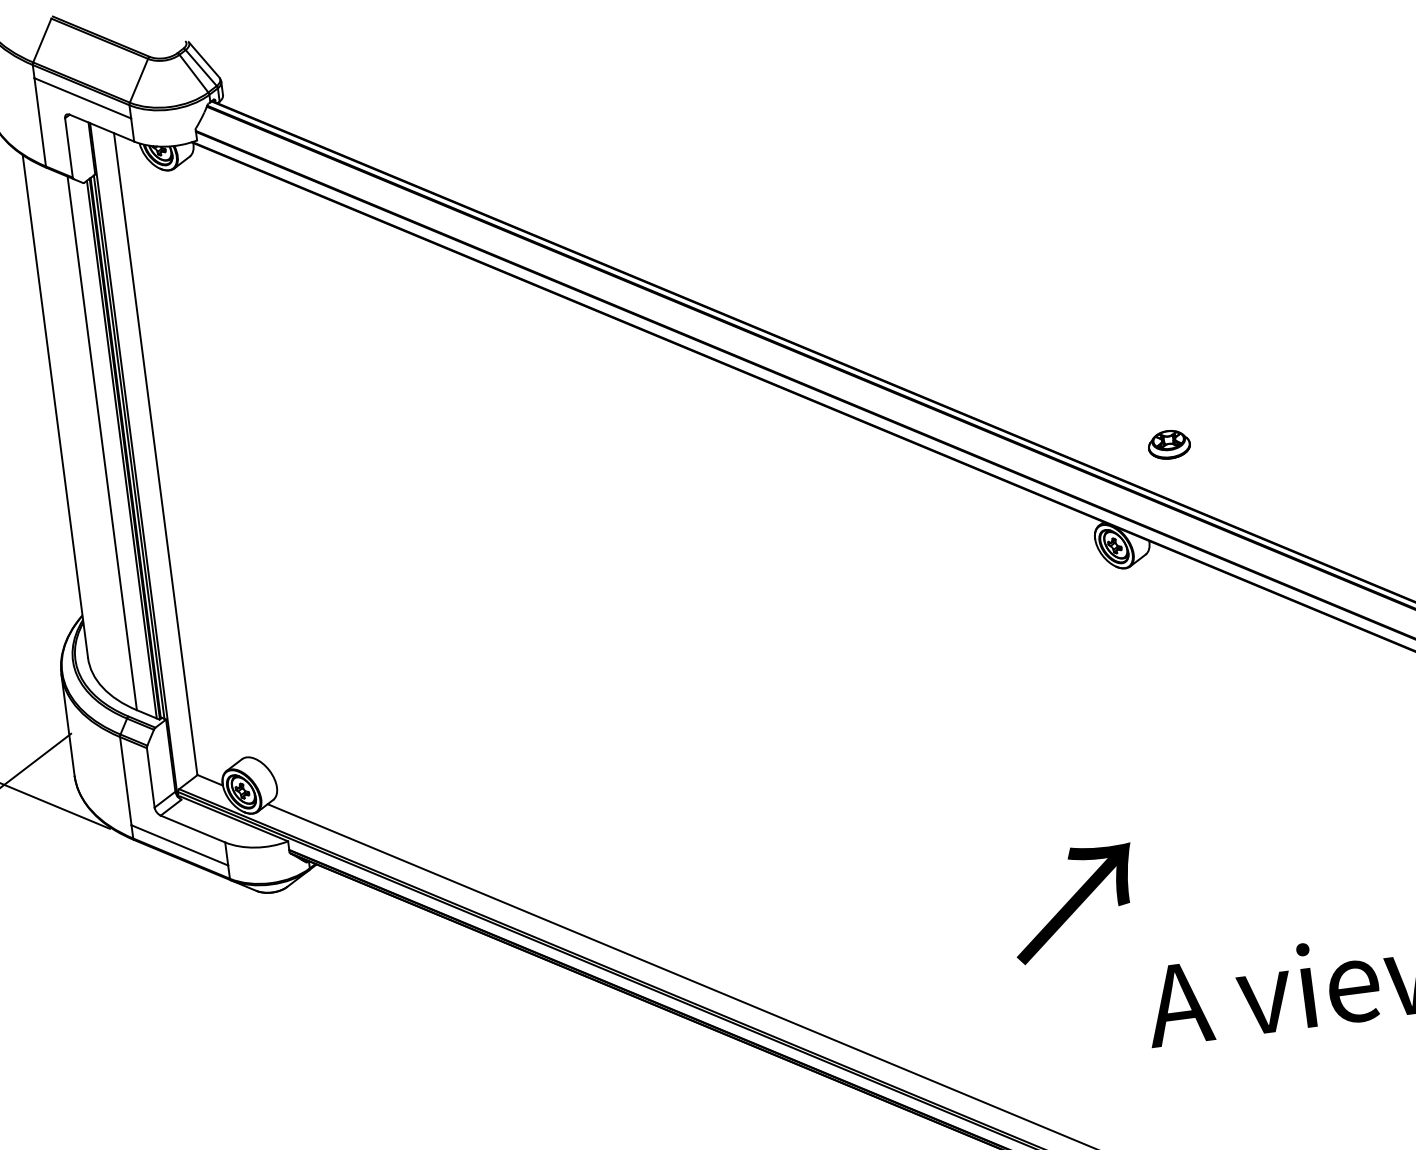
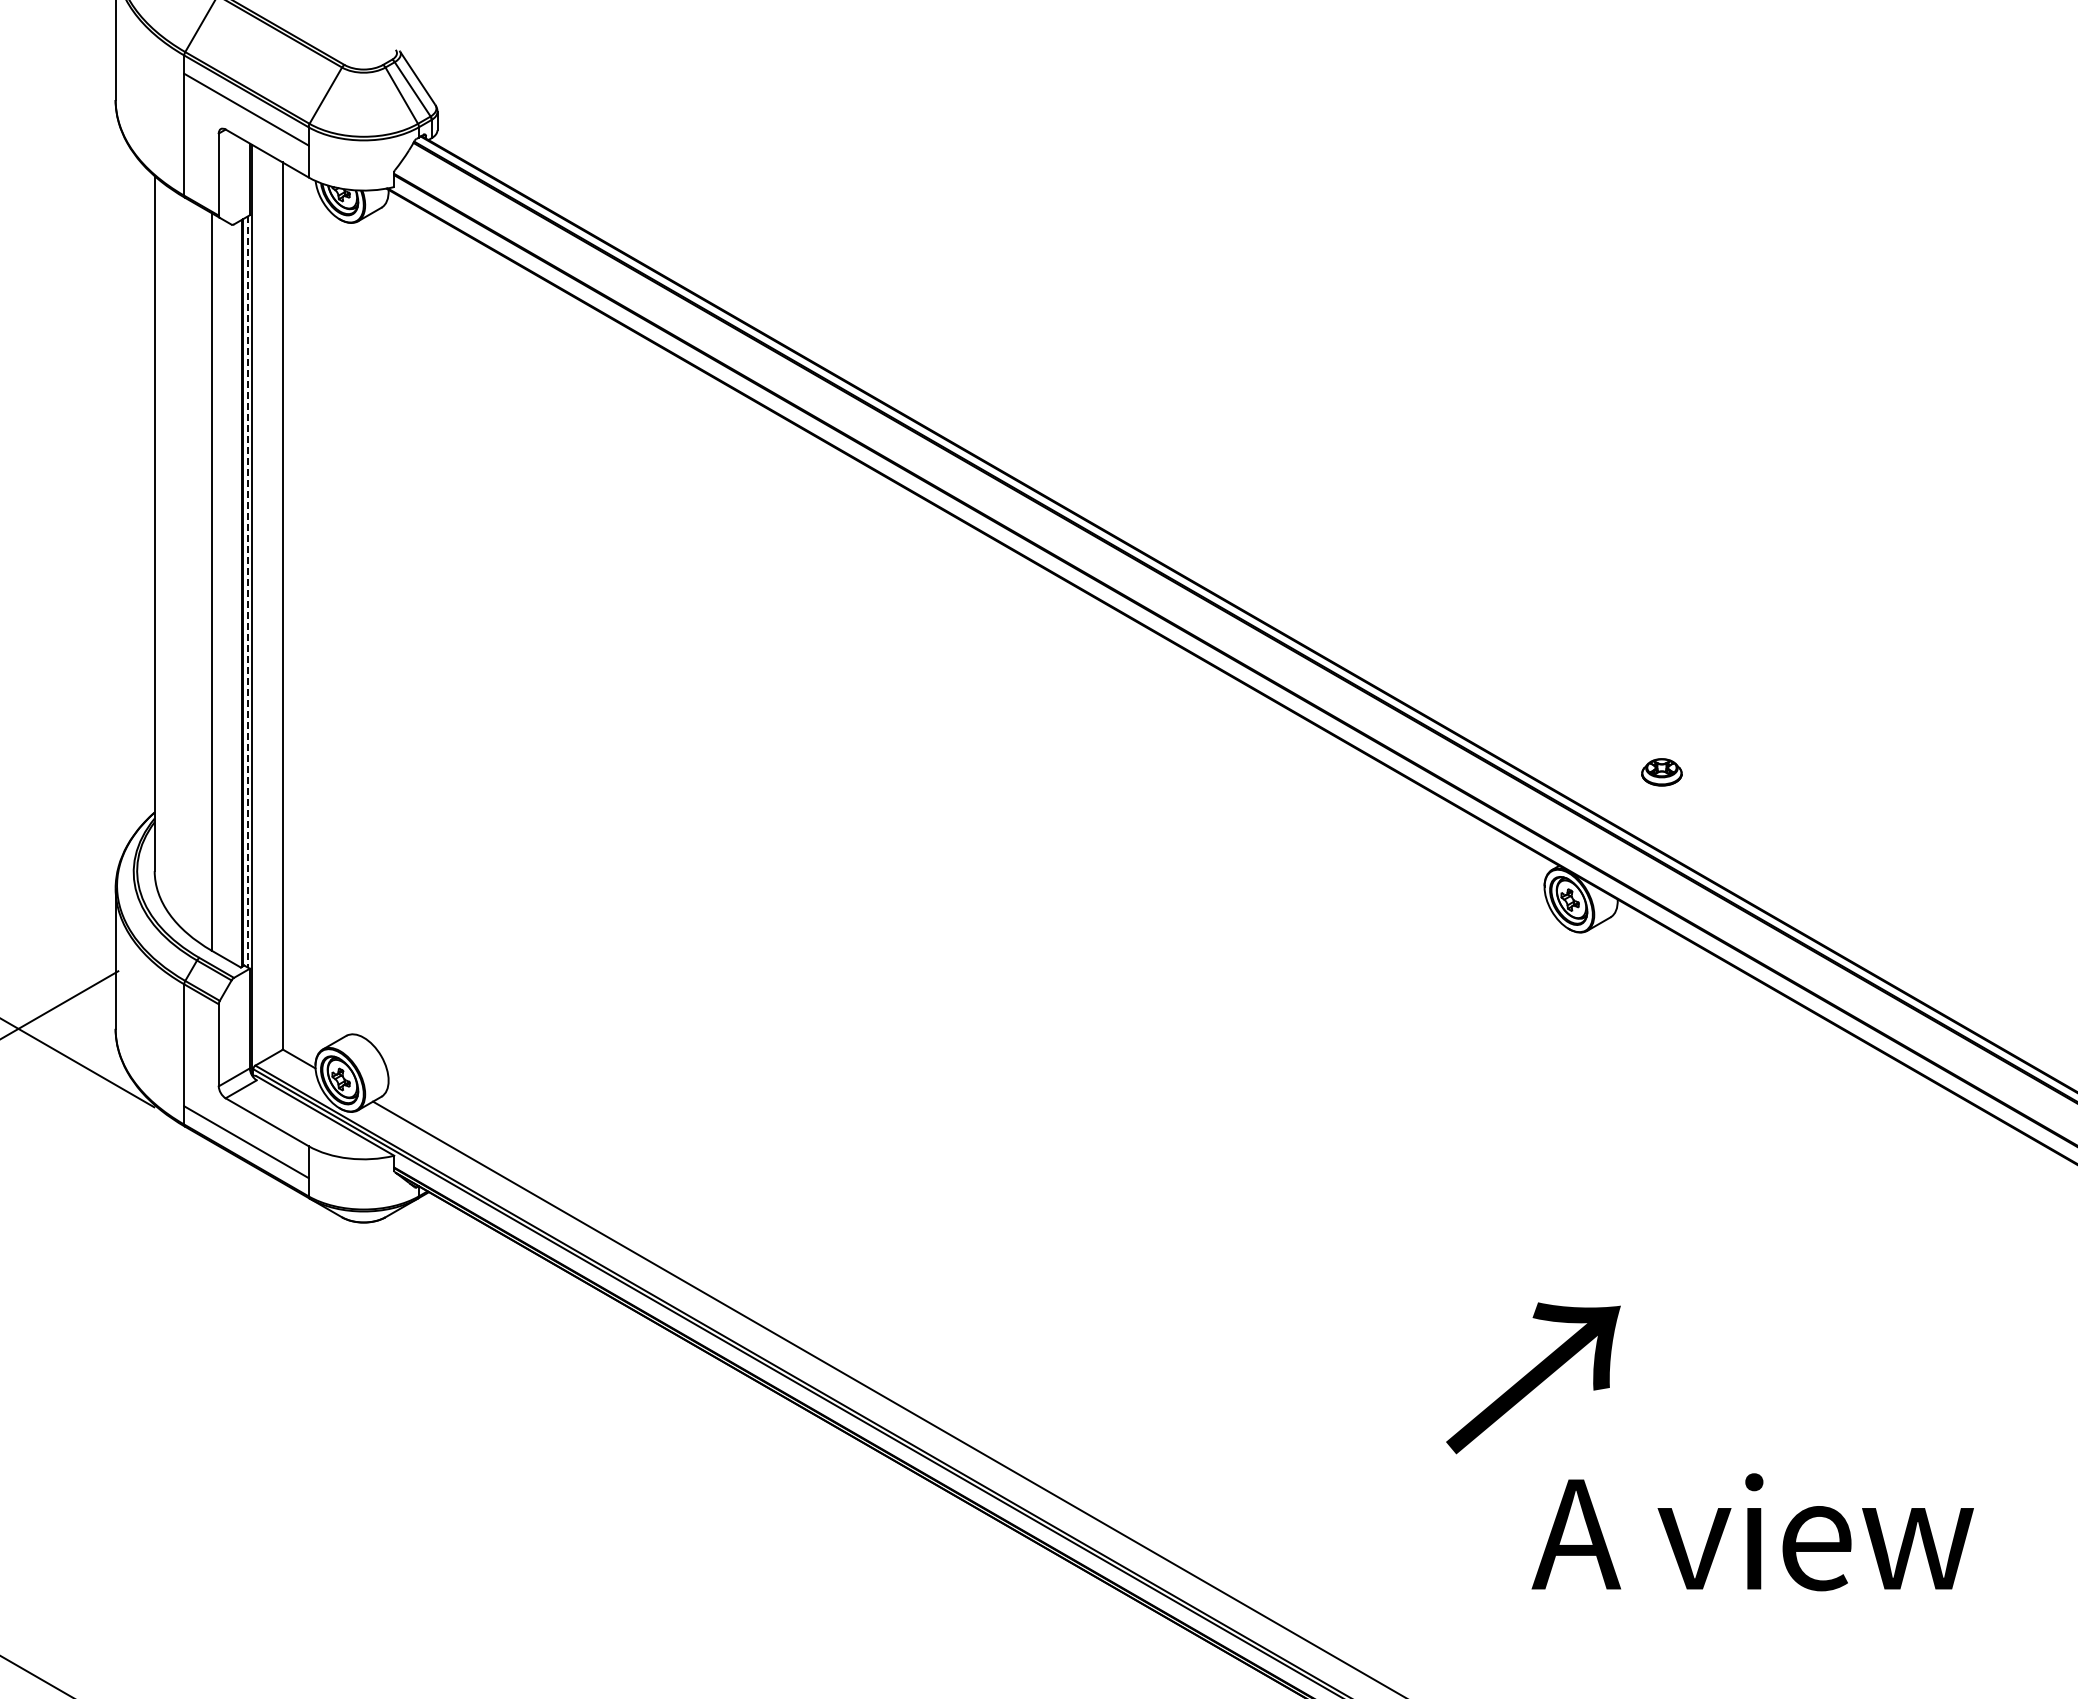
part: (1168, 444) -> (1661, 772), size x0.7
line: (129, 447) -> (247, 592), solid -> dashed
line: (121, 449) -> (237, 593), removed
text: (1073, 903) -> (1533, 1378), moved

